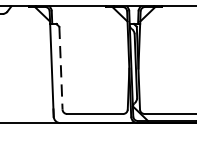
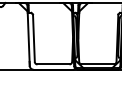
line: (60, 68) -> (33, 38), dashed -> solid

